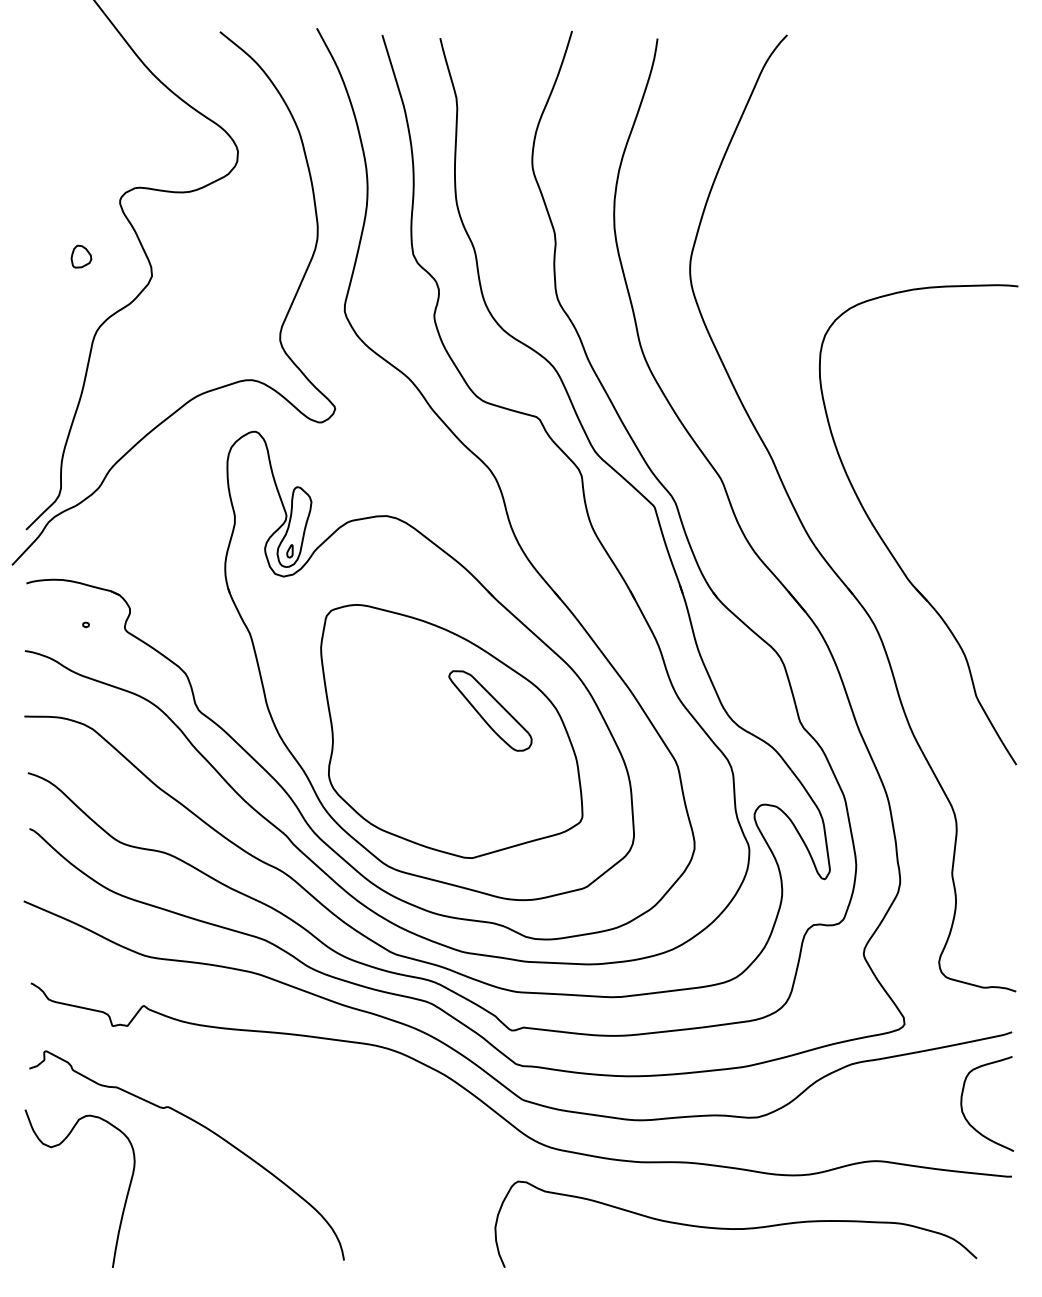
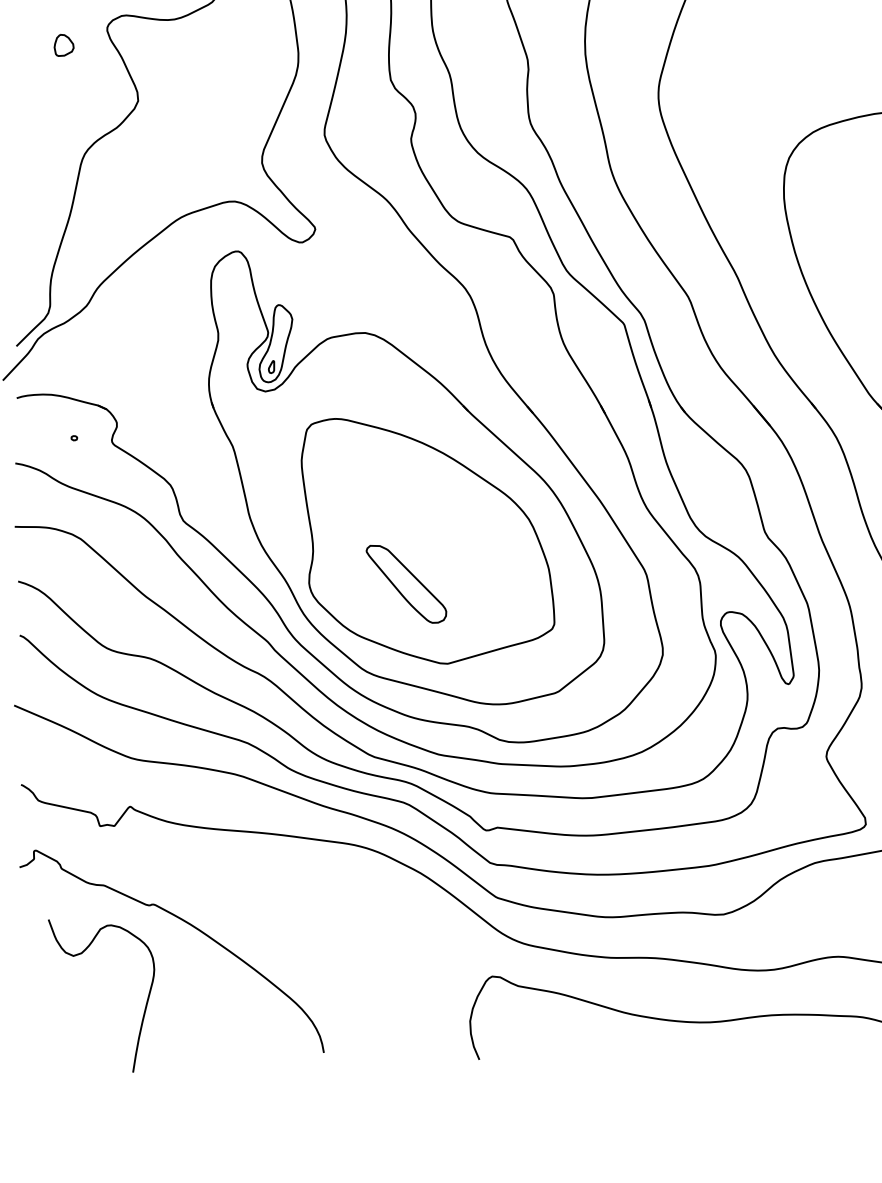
part: (81, 256) -> (64, 45), moved
part: (490, 710) -> (406, 583), moved
curve: (125, 1198) -> (145, 1005), moved

